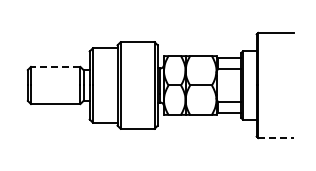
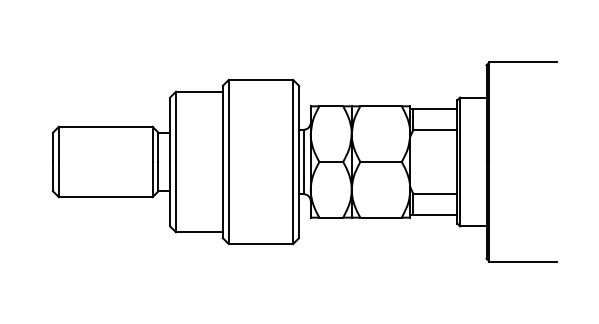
line: (55, 66) -> (105, 126), dashed -> solid
line: (276, 138) -> (523, 262), dashed -> solid

